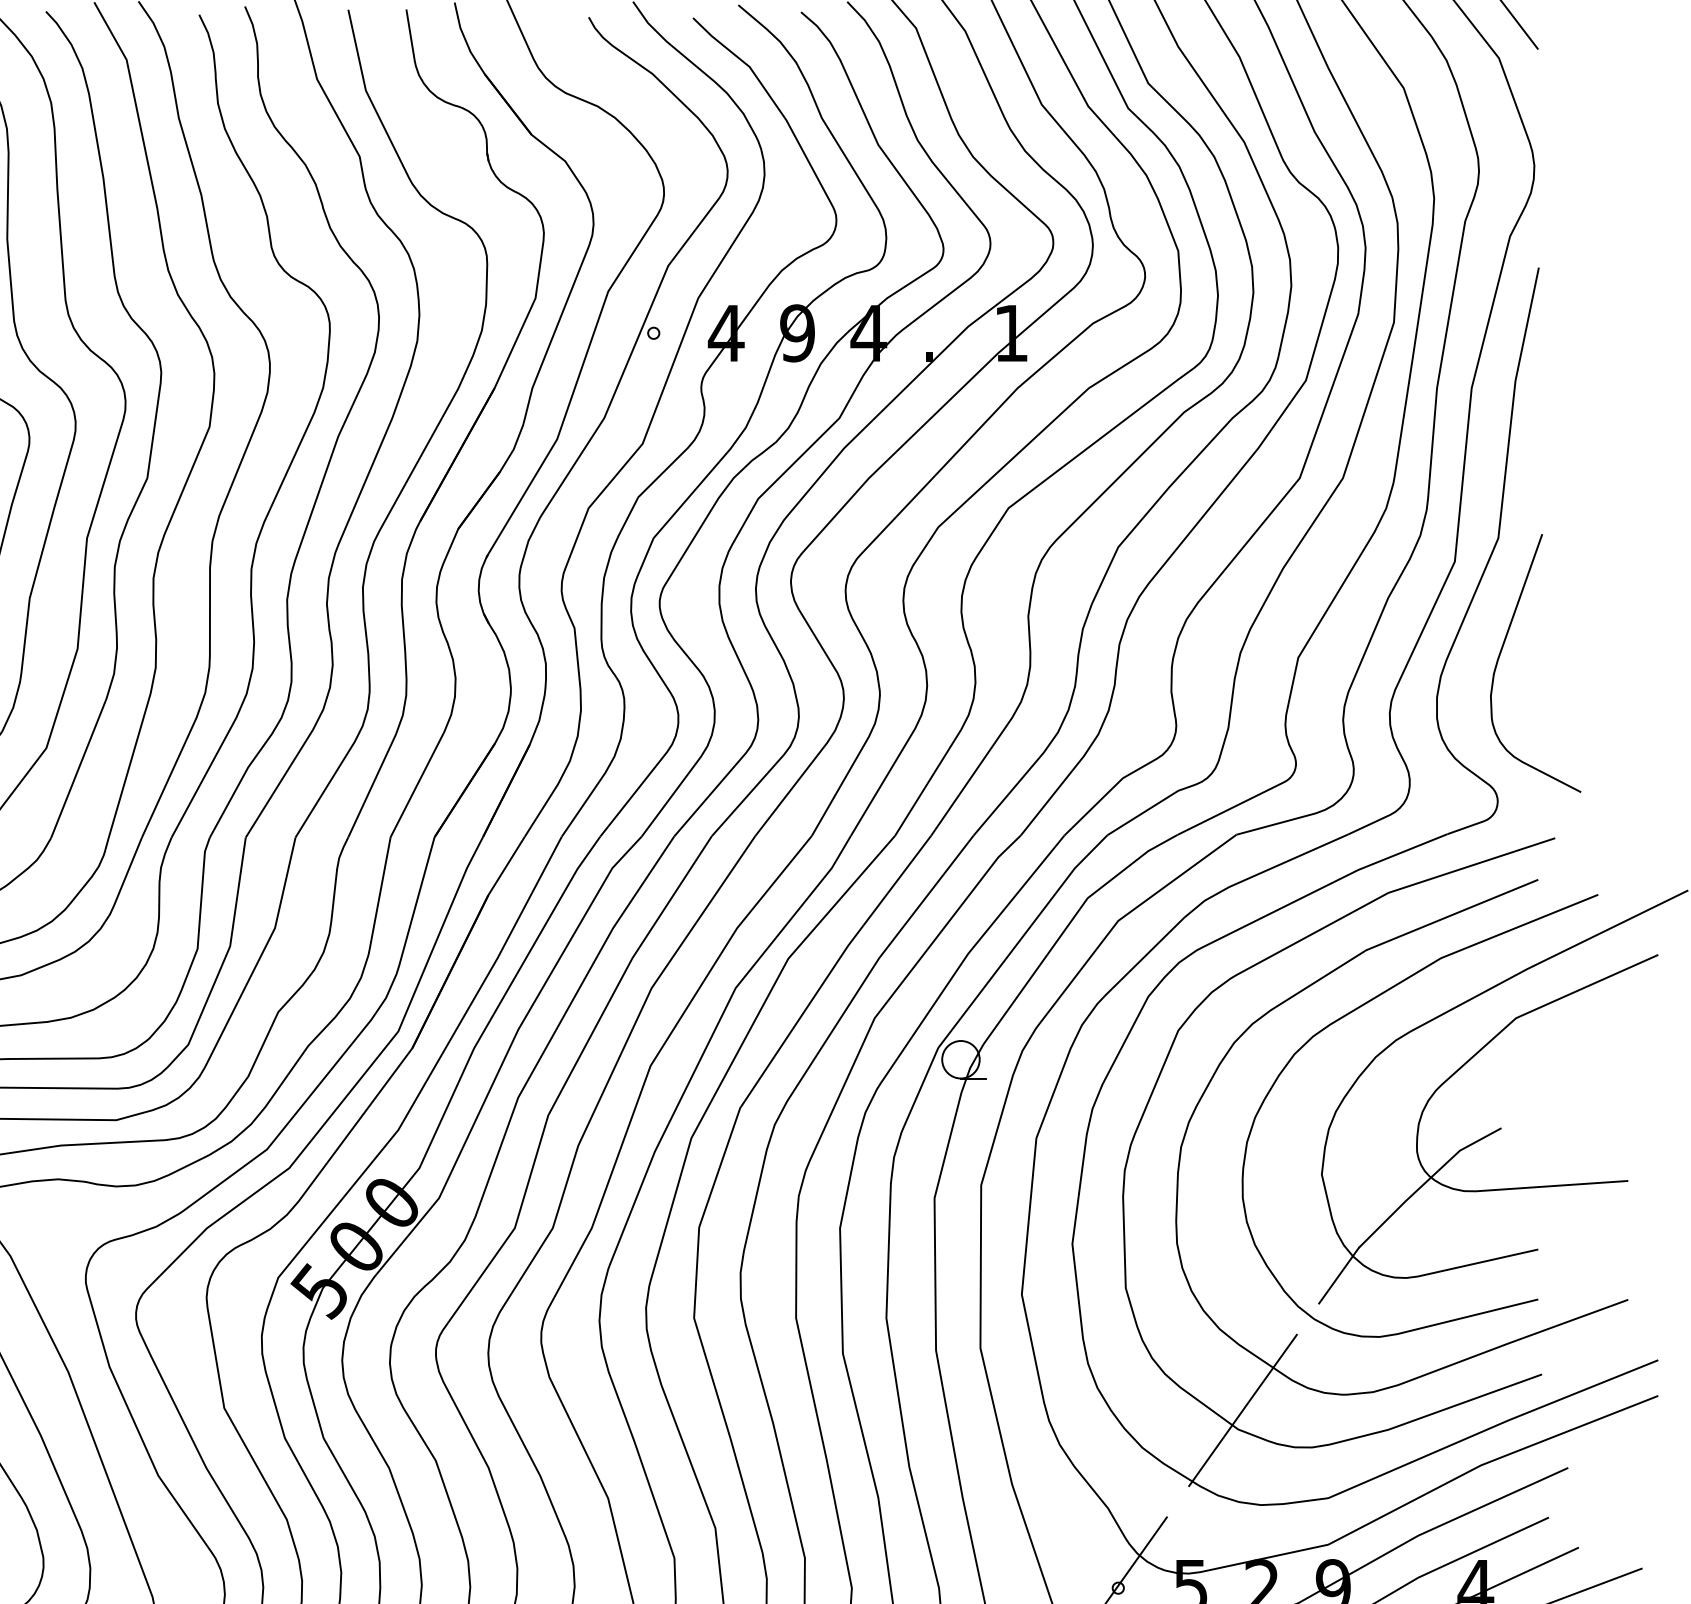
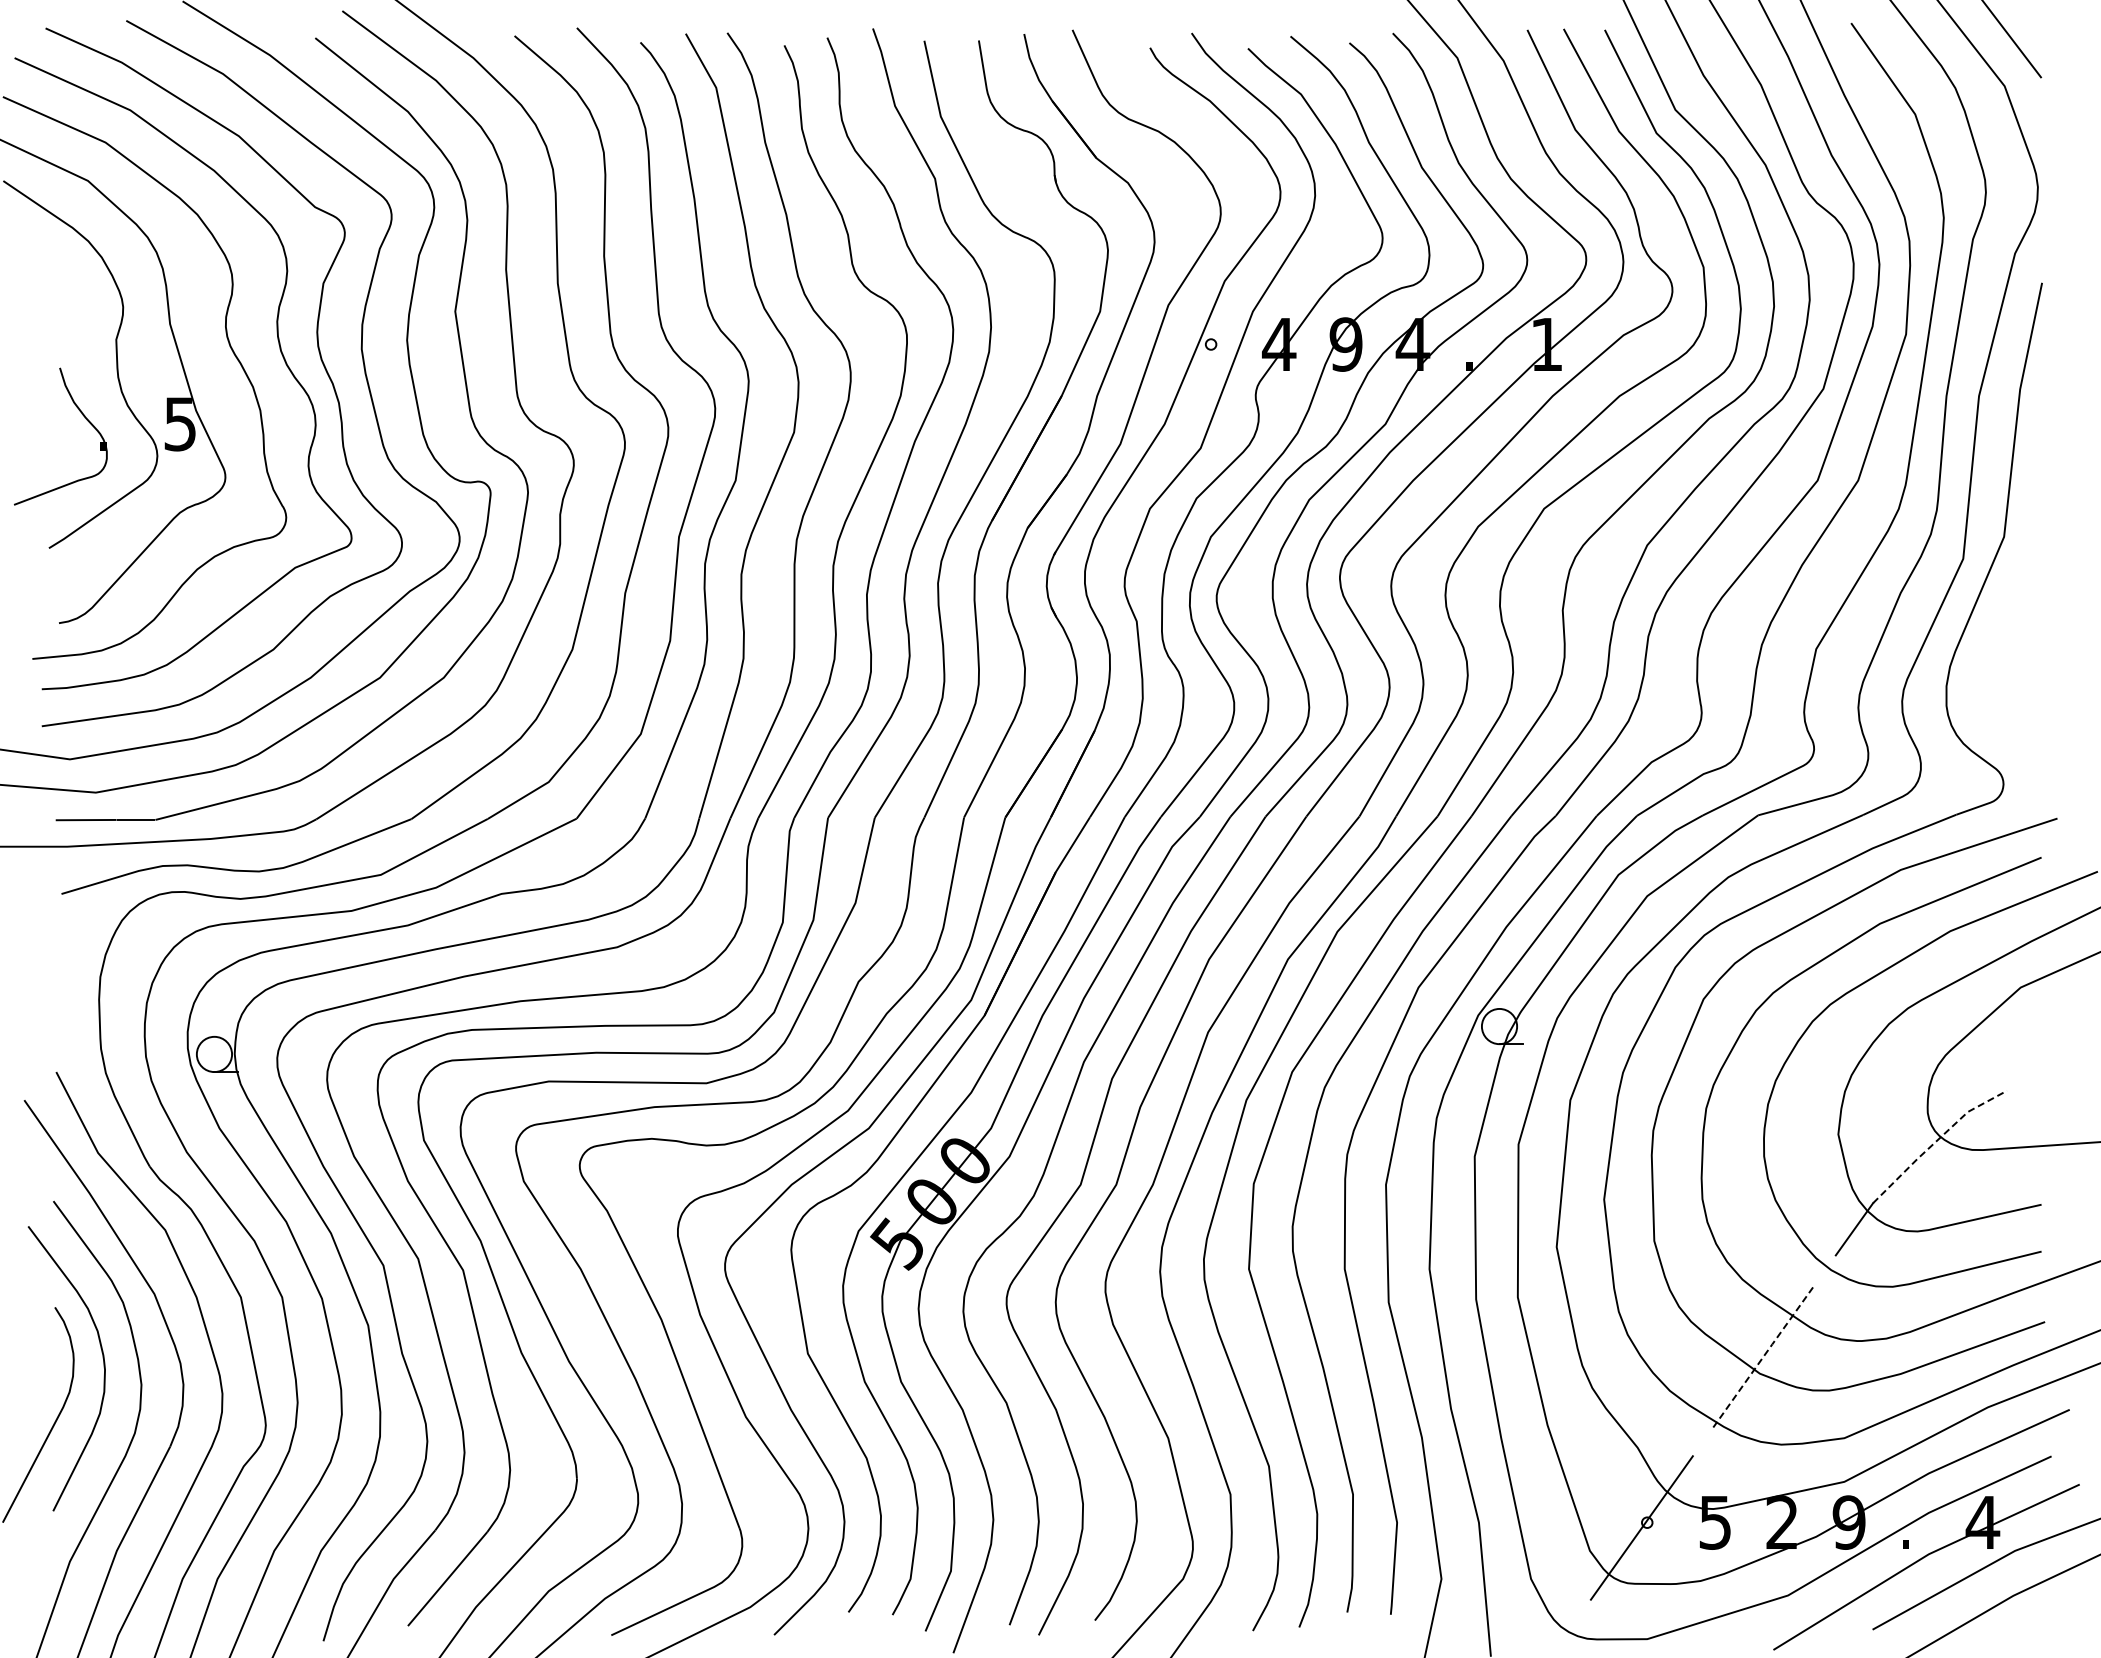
curve: (1501, 651) -> (2007, 643), removed
line: (1426, 1182) -> (1936, 1141), solid -> dashed
line: (1243, 1410) -> (1764, 1355), solid -> dashed

